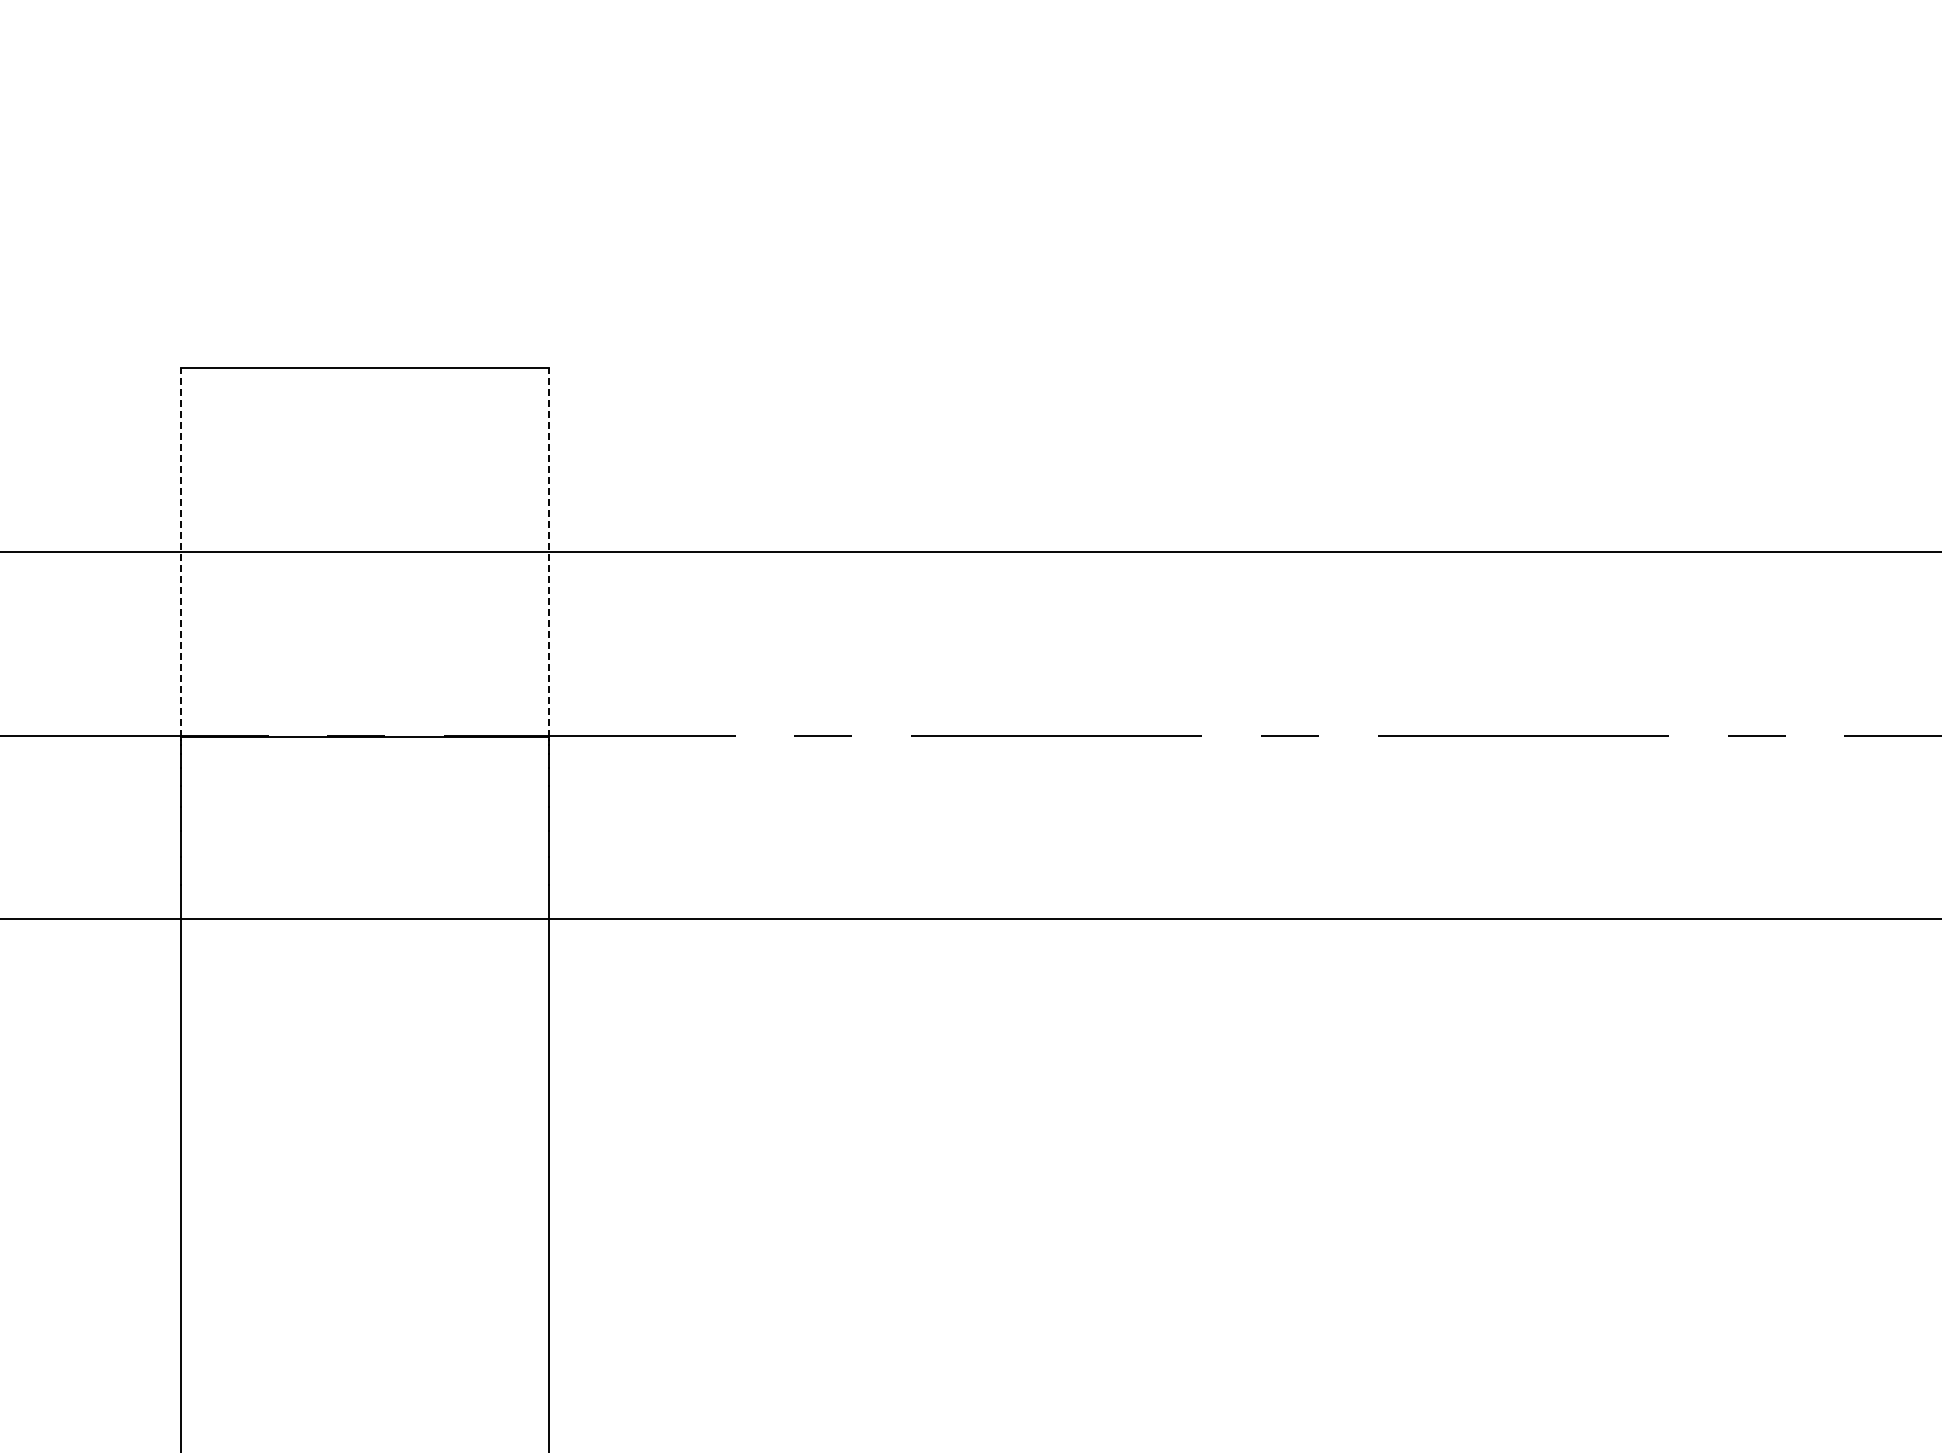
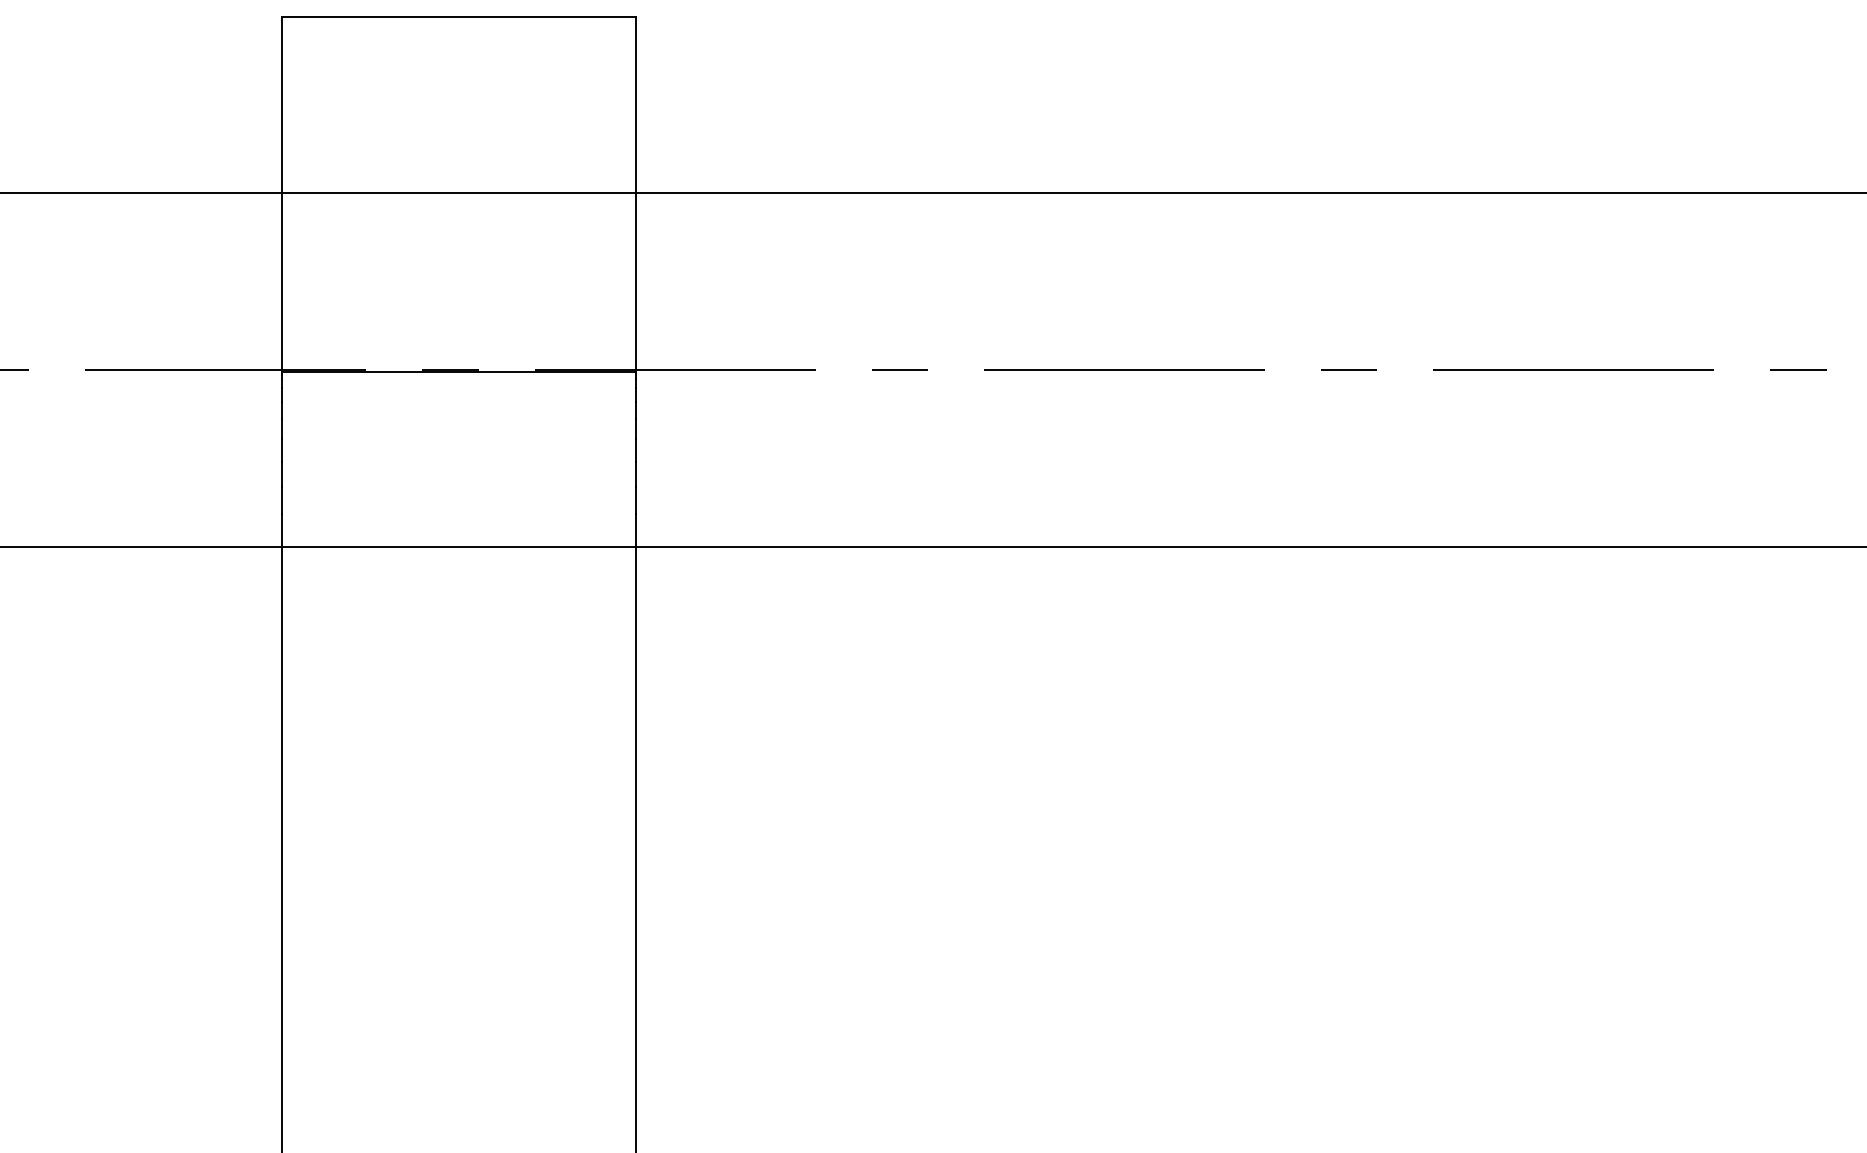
line: (180, 552) -> (281, 194), dashed -> solid
line: (548, 552) -> (635, 194), dashed -> solid

